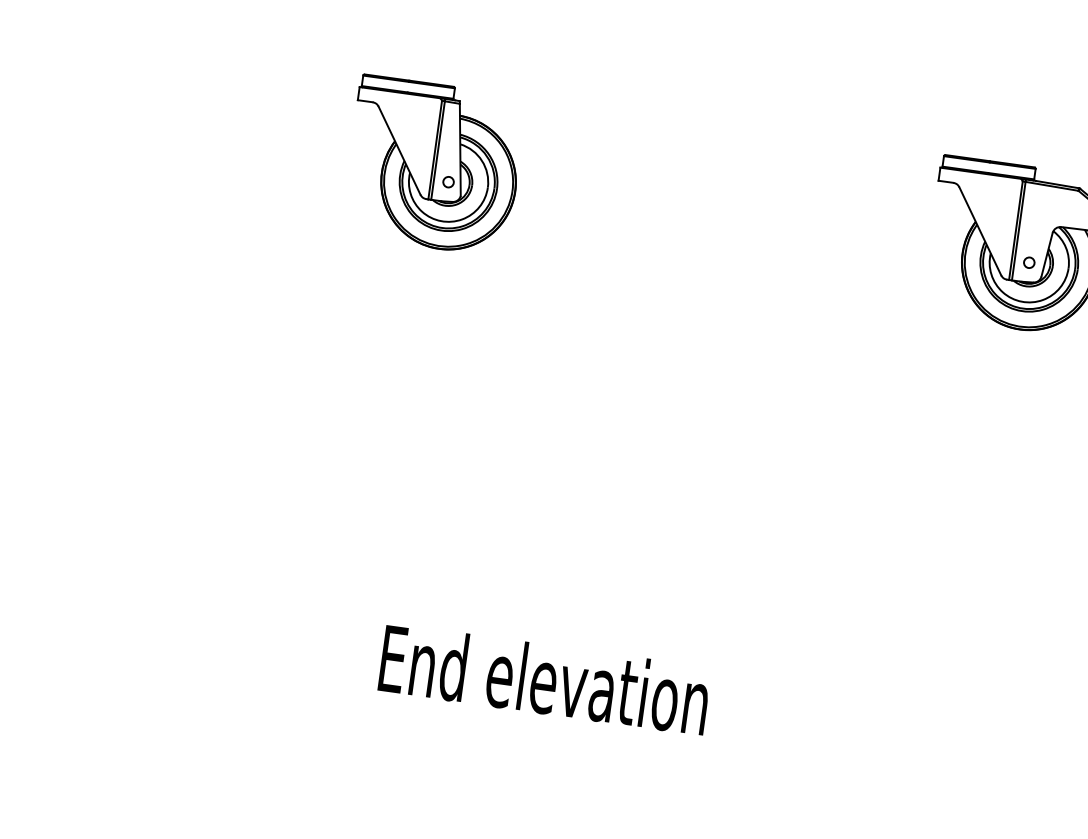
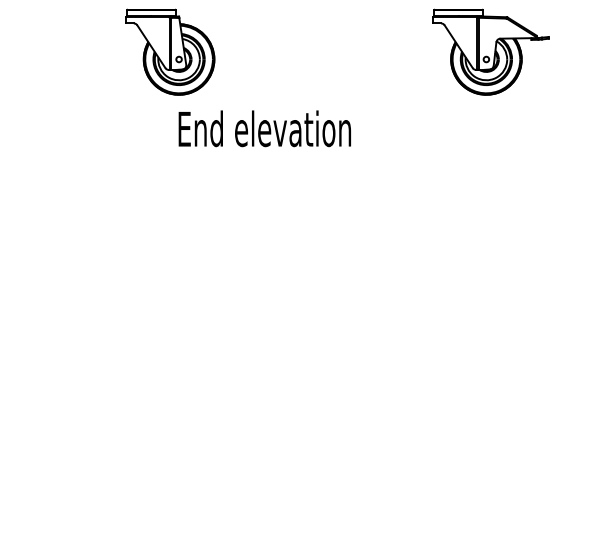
text: (544, 678) -> (264, 128), moved

